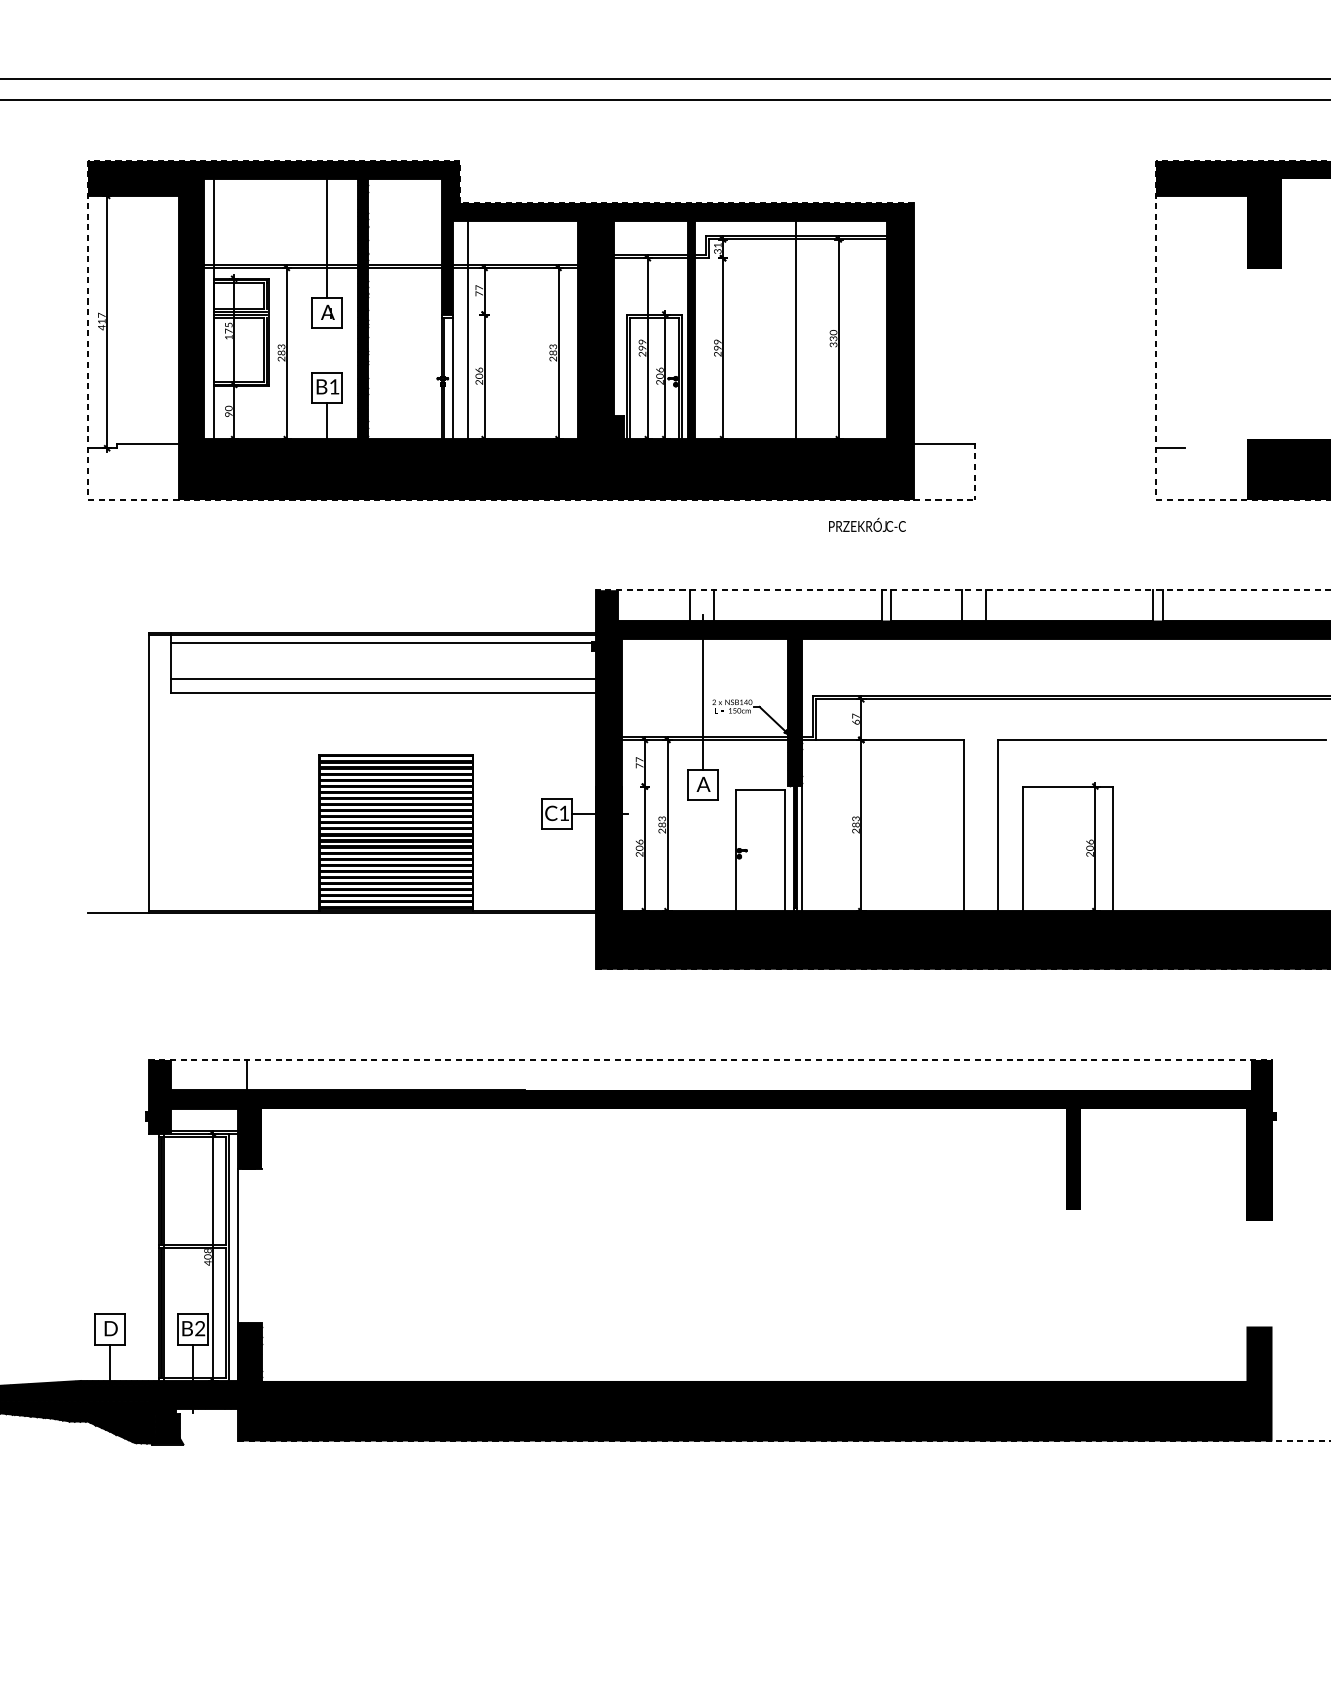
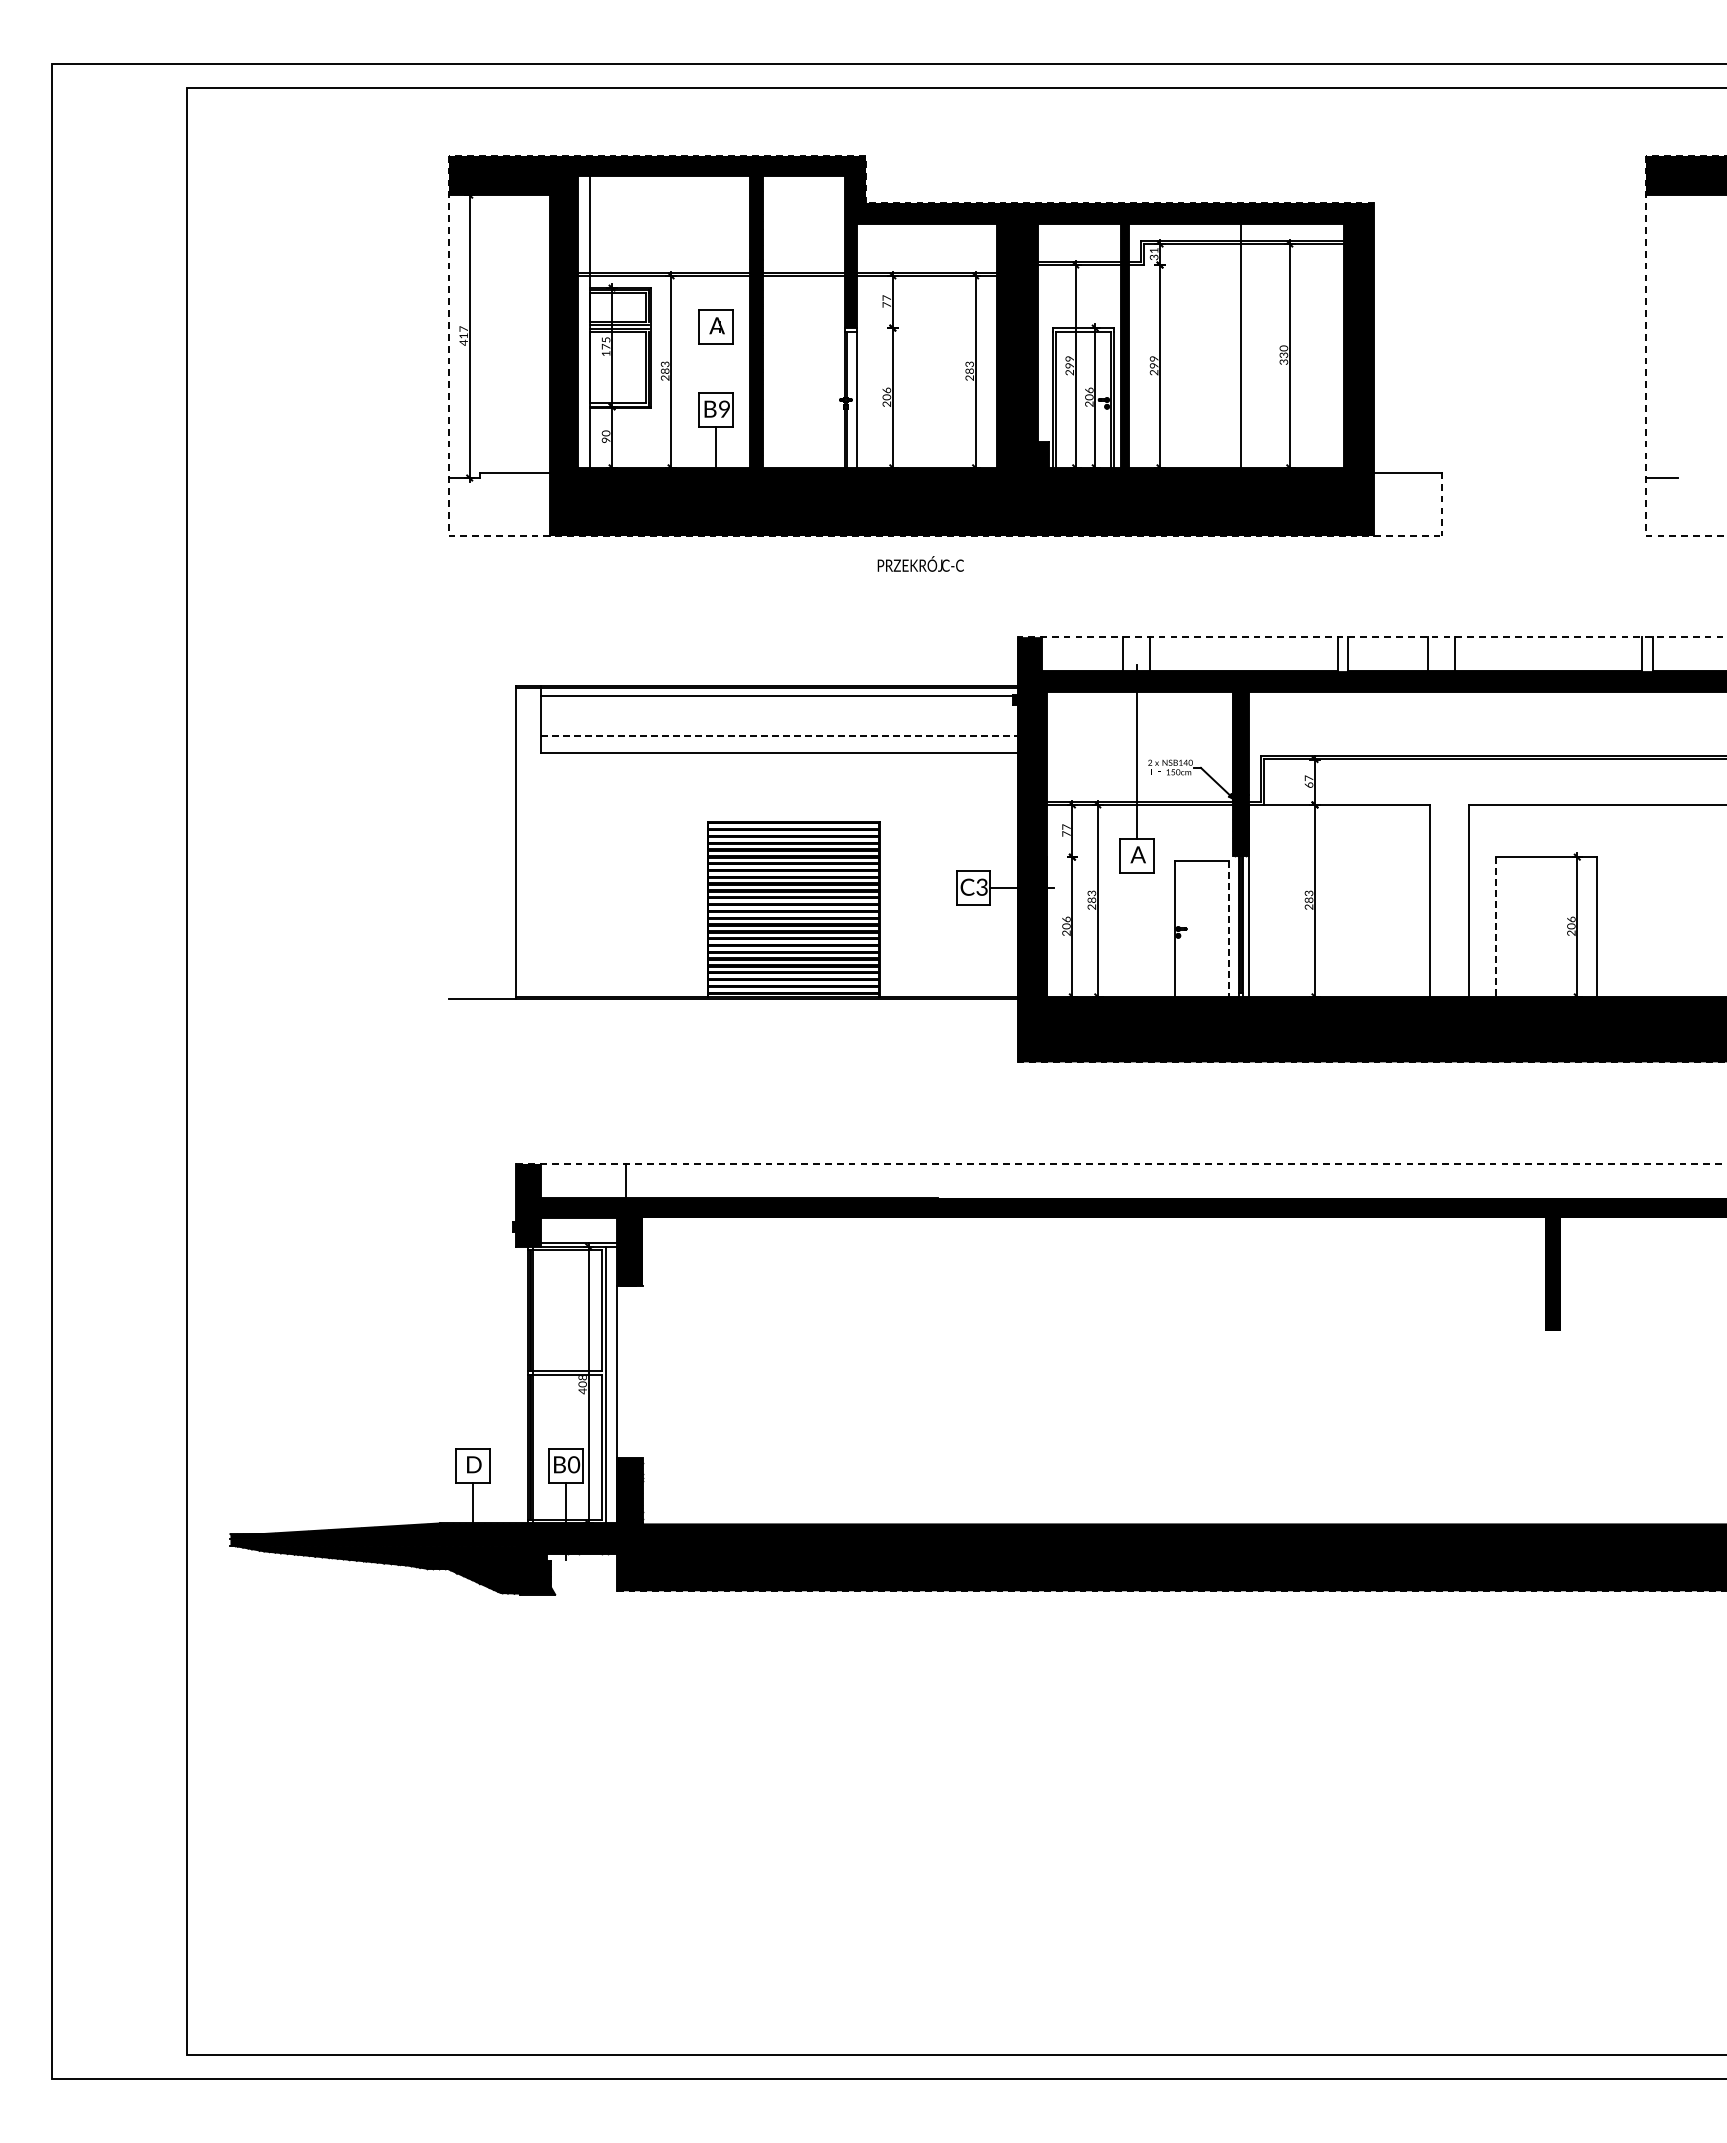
line: (327, 235) -> (716, 239), removed
line: (467, 330) -> (873, 345), removed
text: (334, 386) -> (724, 408), B1 -> B9
text: (867, 524) -> (920, 563), moved
line: (384, 678) -> (780, 736), solid -> dashed
text: (563, 812) -> (981, 886), C1 -> C3
line: (1022, 849) -> (1495, 927), solid -> dashed
line: (785, 851) -> (1229, 929), solid -> dashed
text: (200, 1328) -> (574, 1464), B2 -> B0

